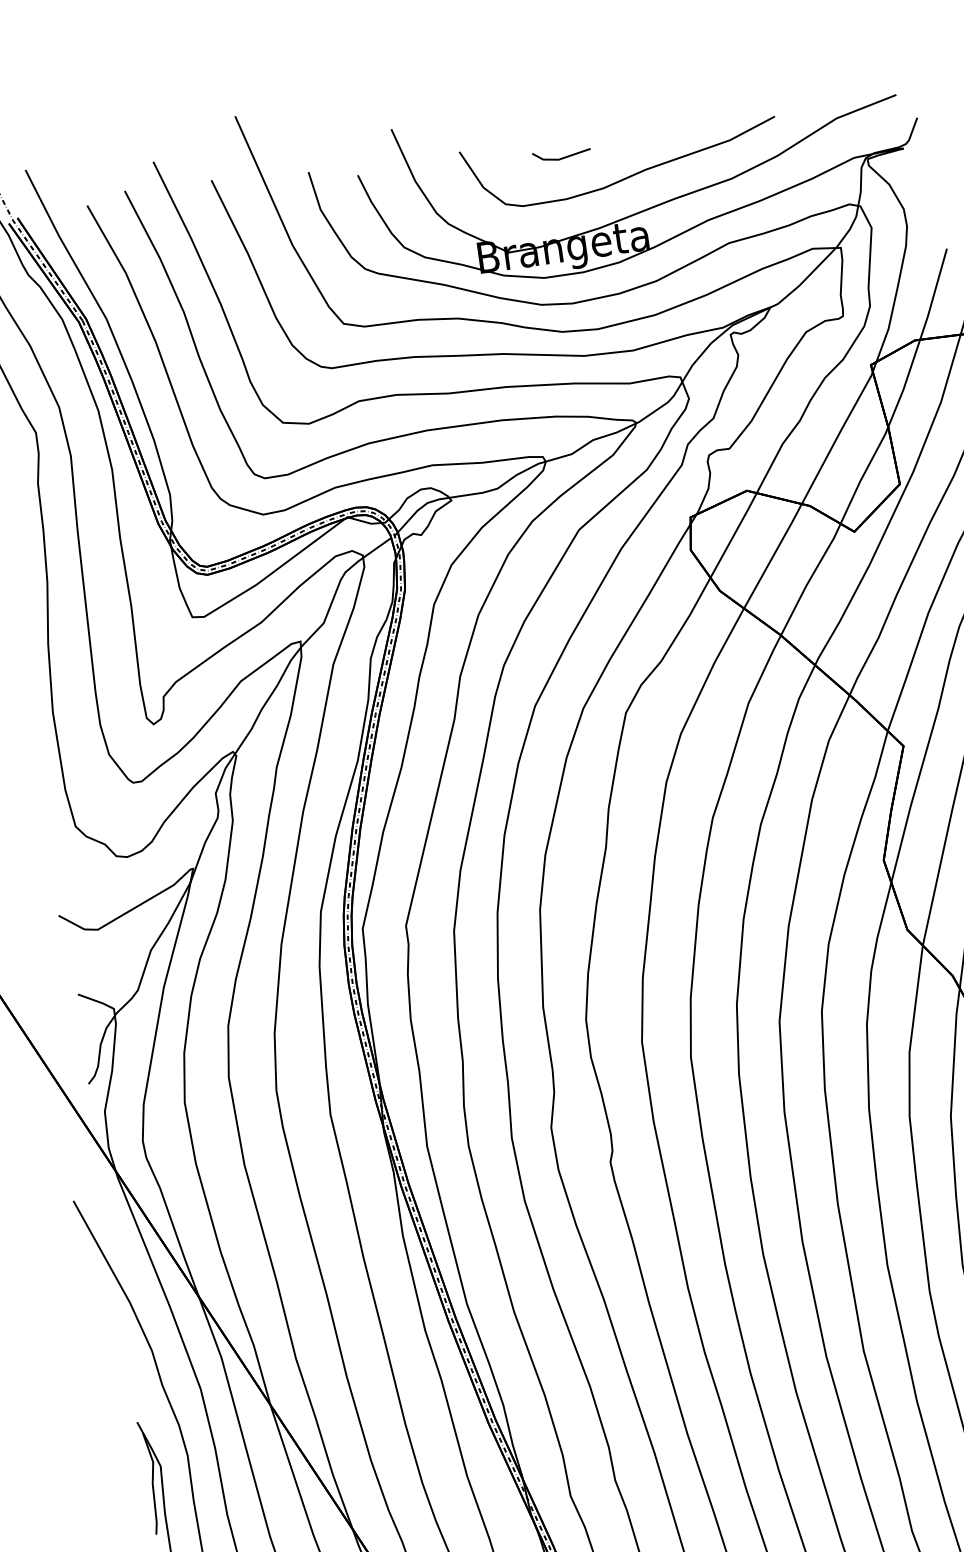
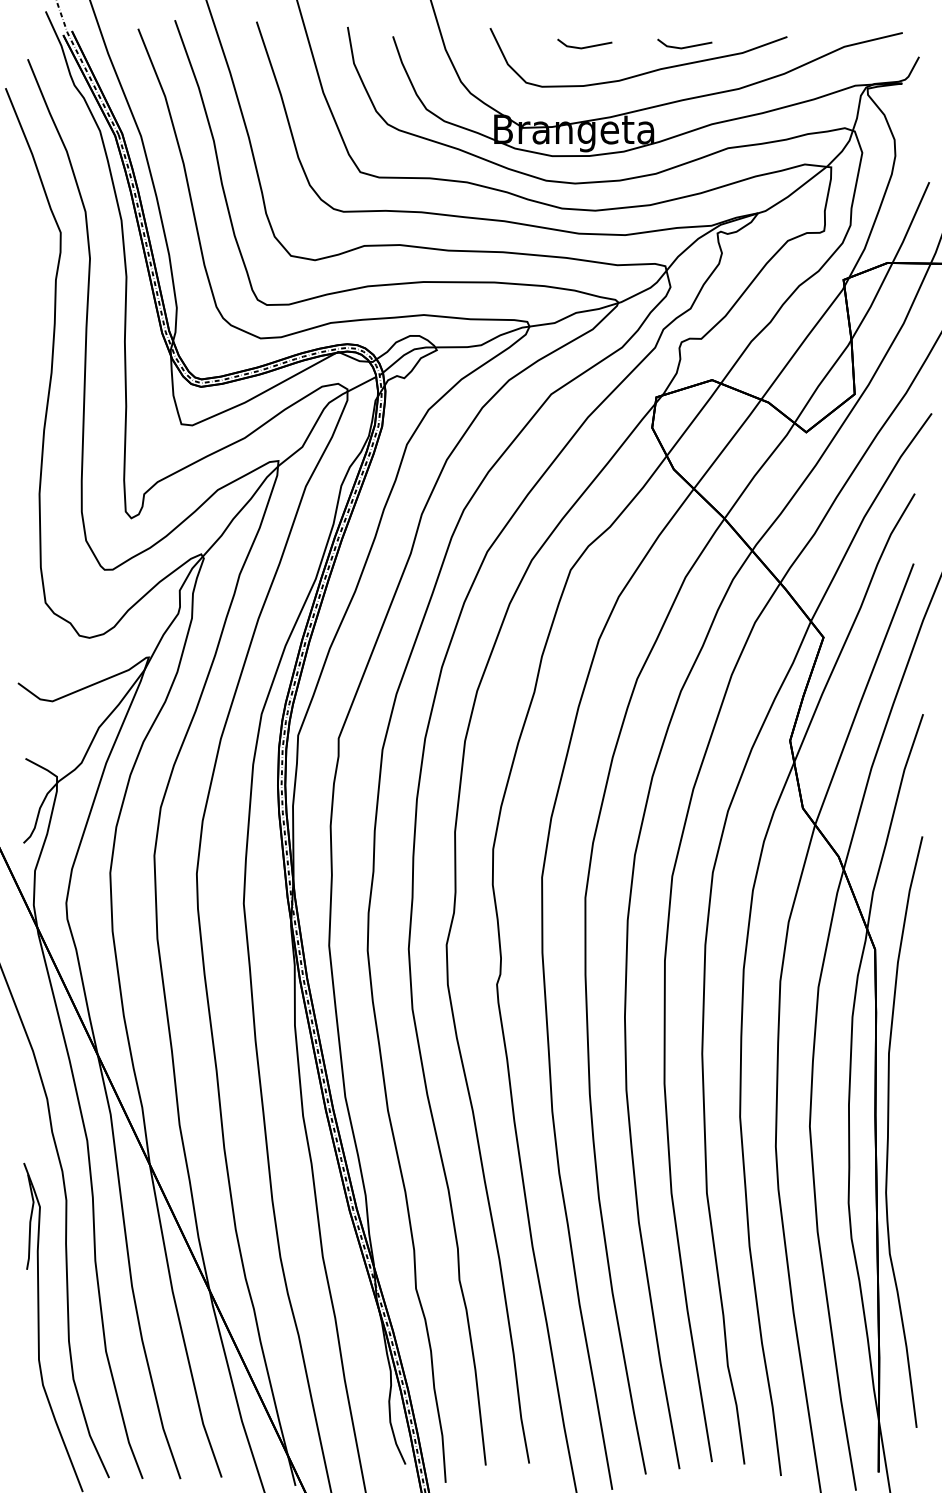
line: (667, 142) -> (684, 46), added

